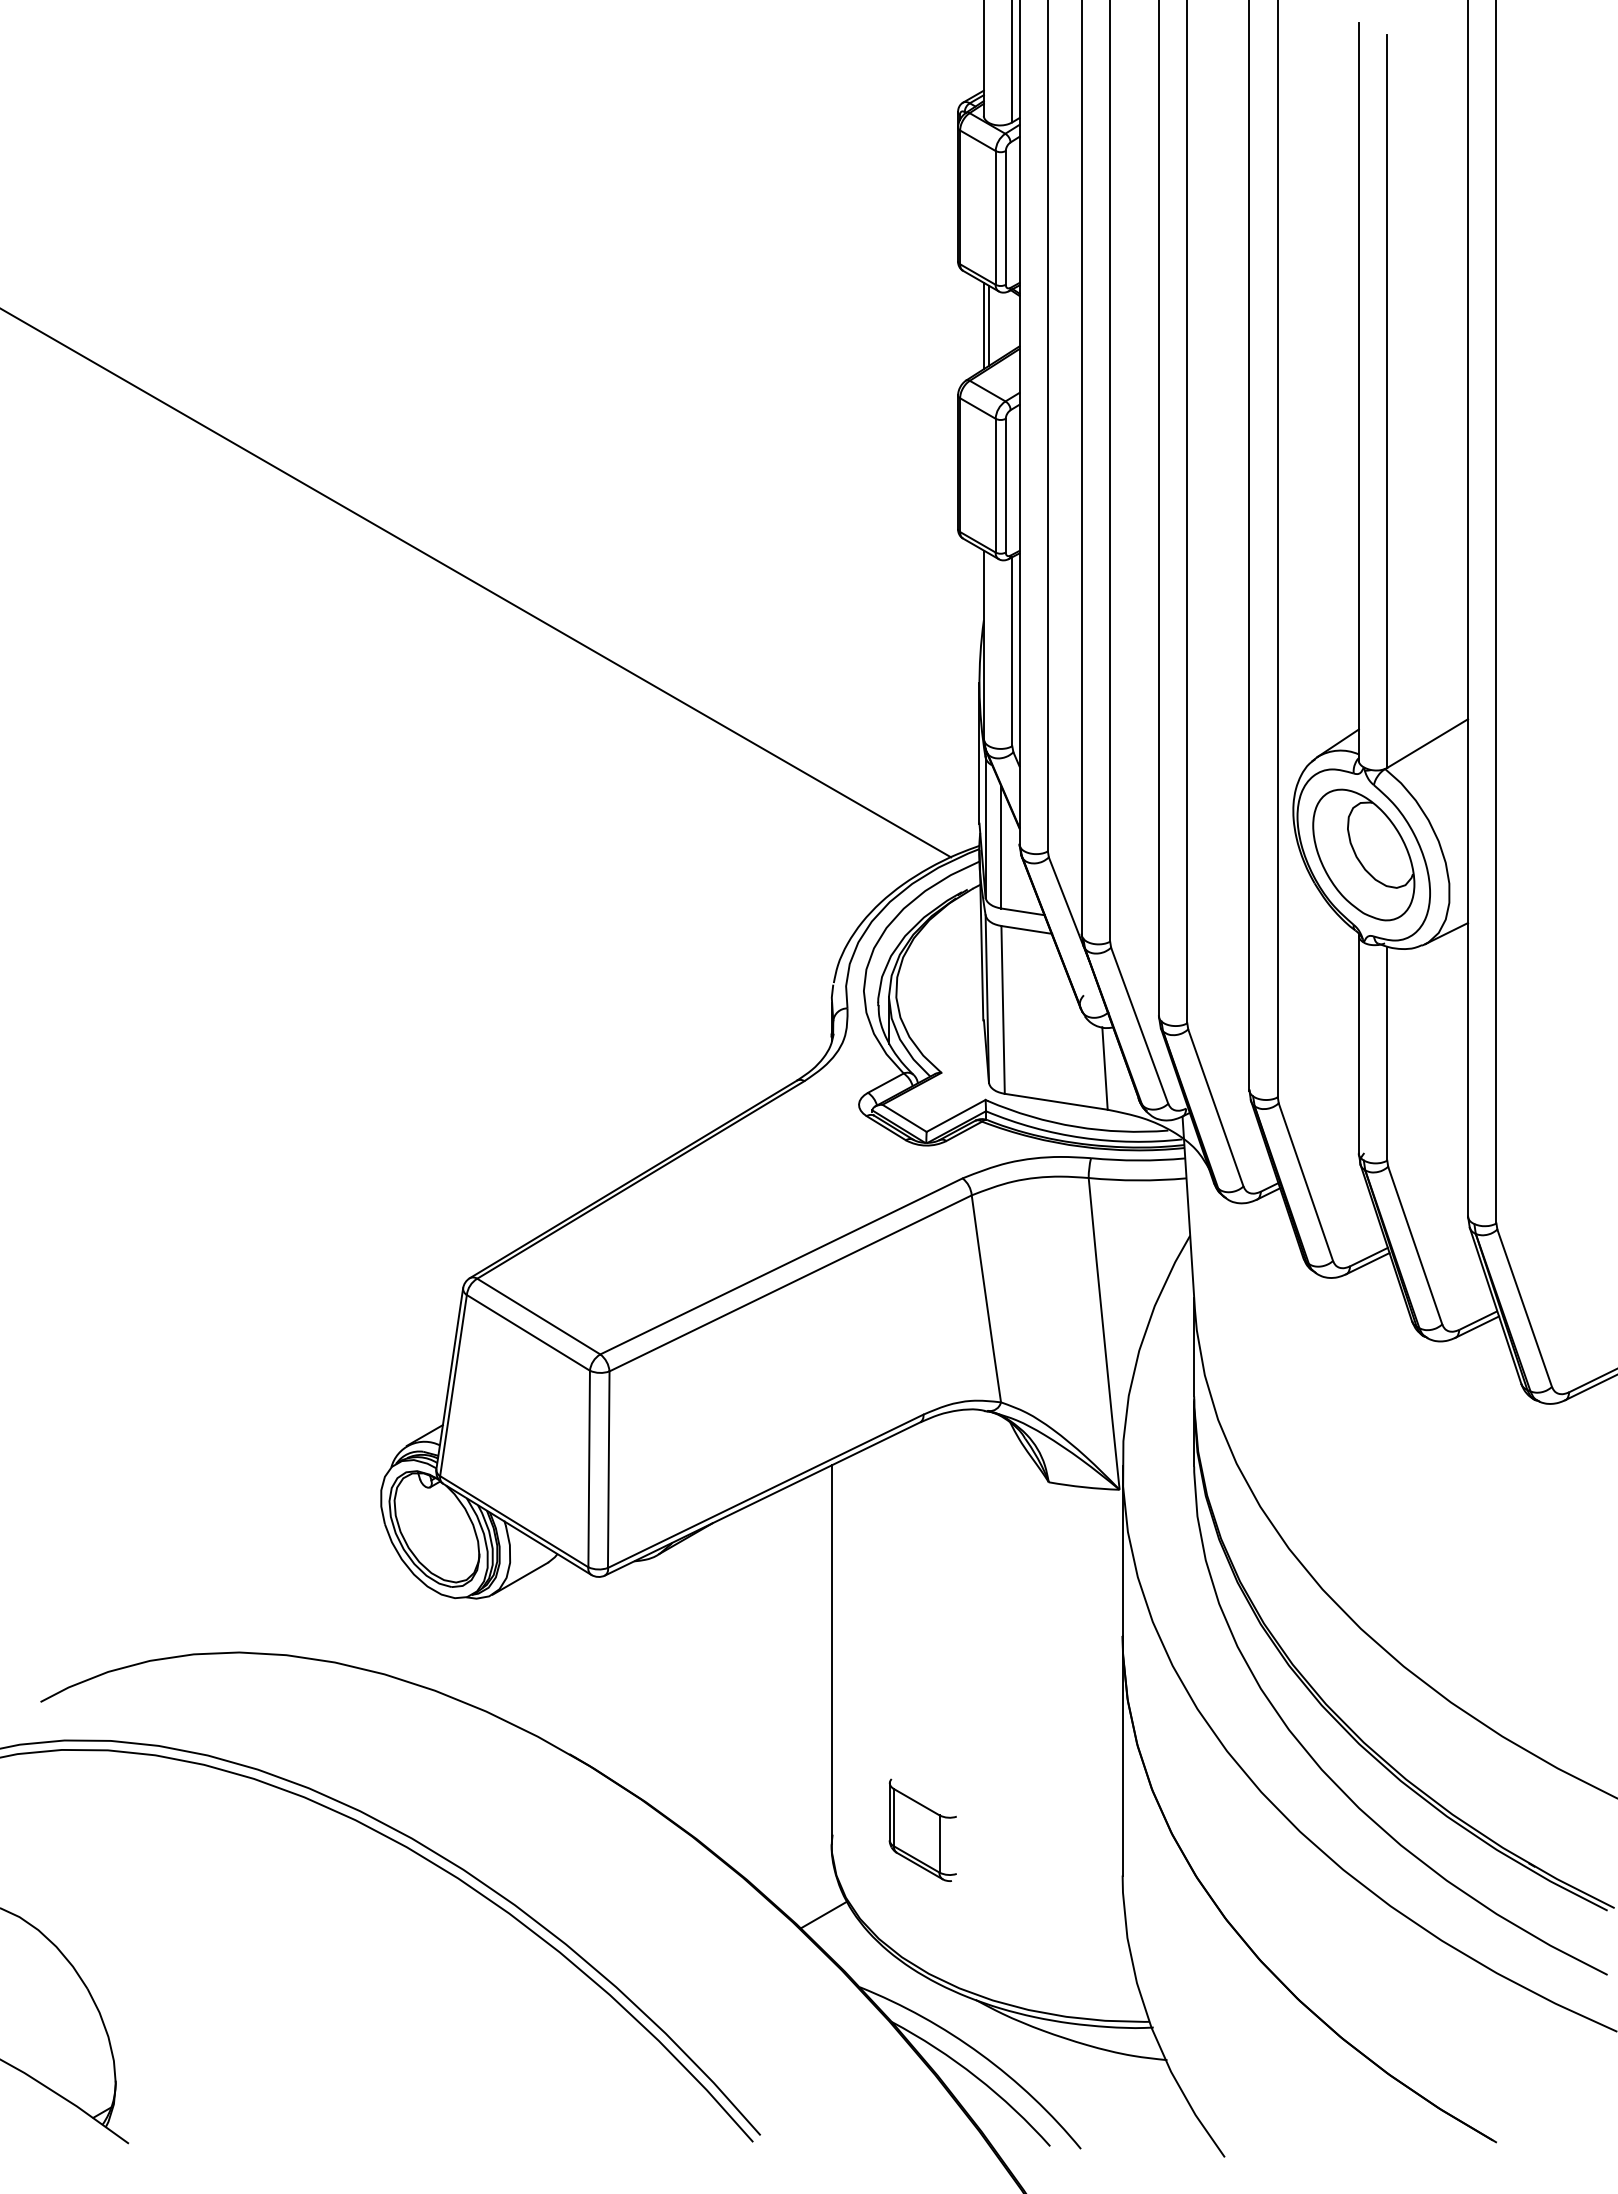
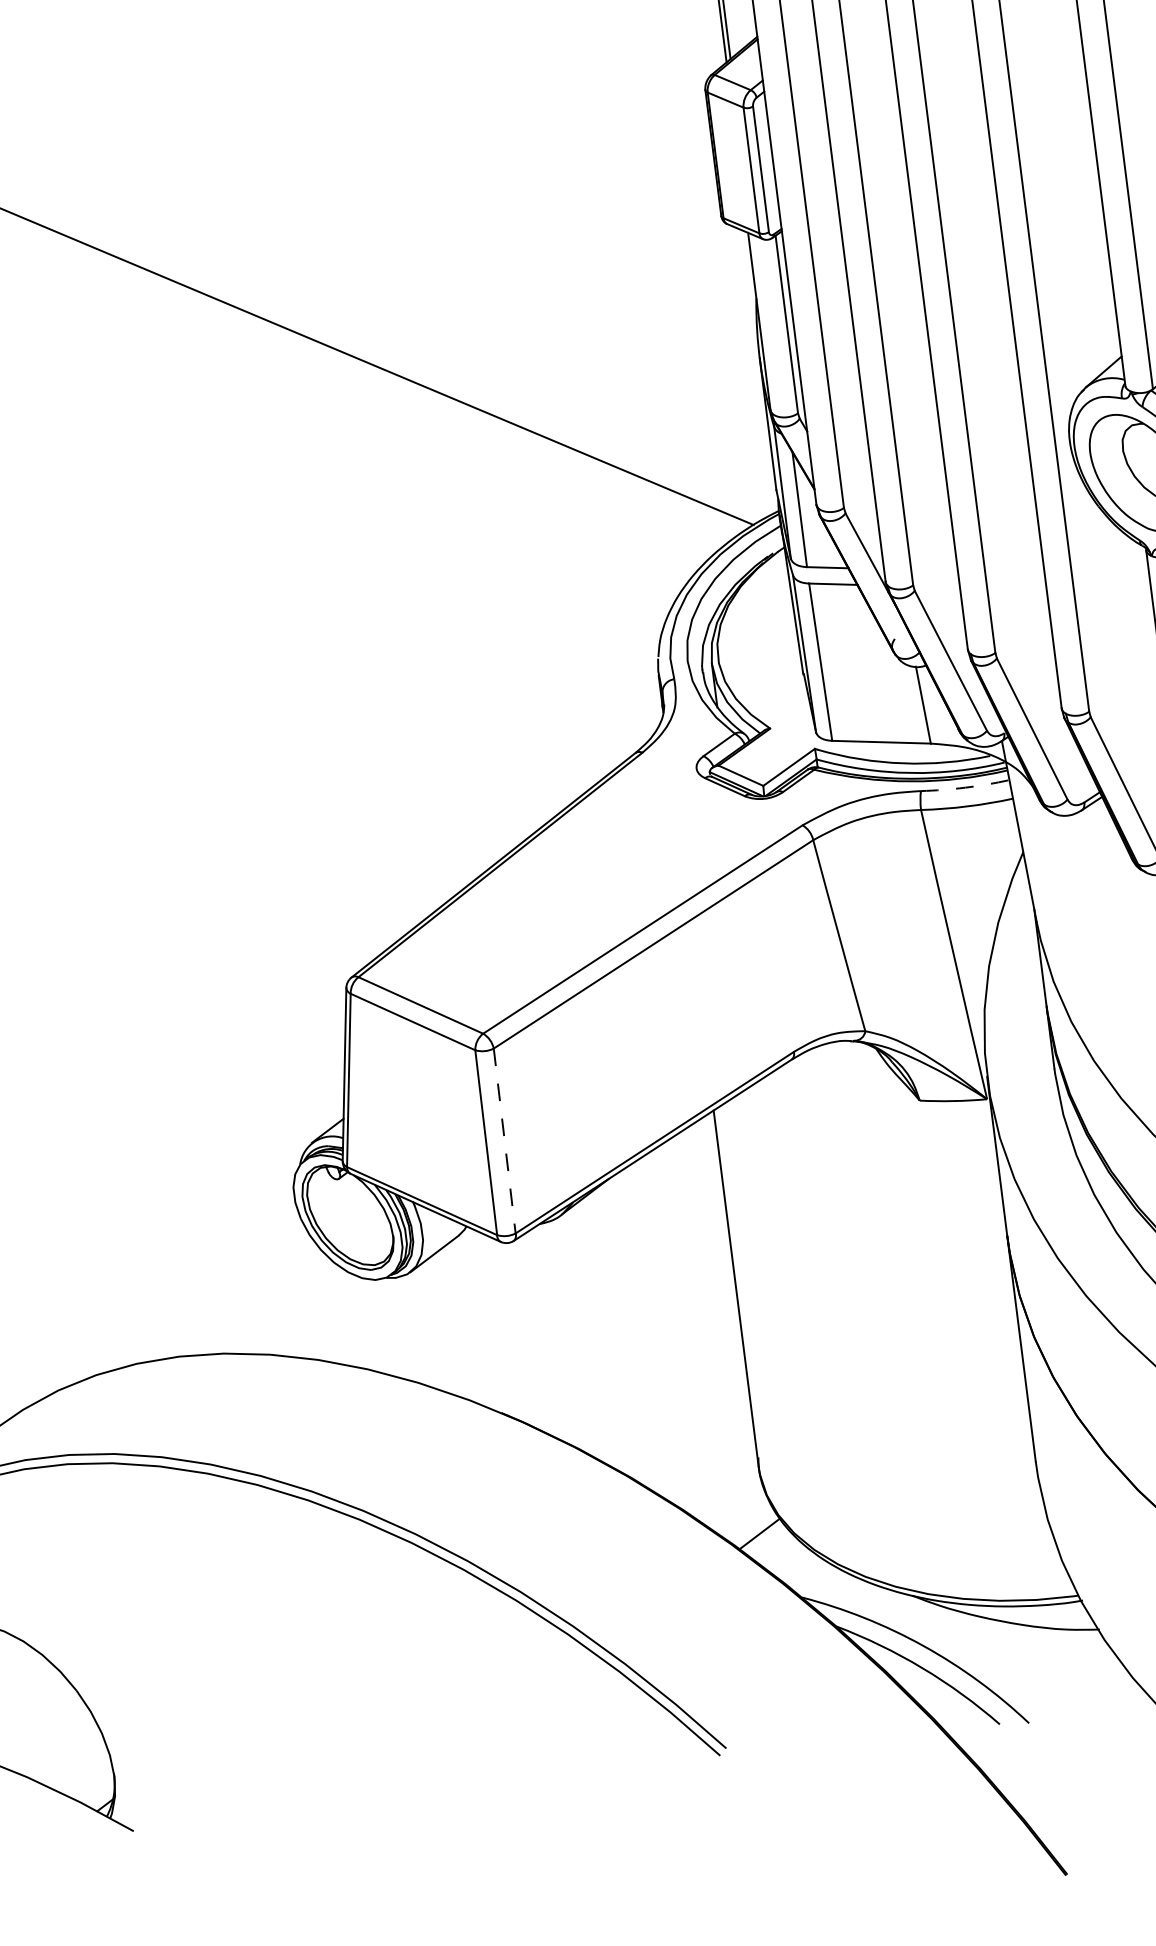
arc: (1138, 1160) -> (965, 787), solid -> dashed
line: (608, 1470) -> (504, 1141), solid -> dashed
part: (922, 1829) -> (842, 1441), removed

